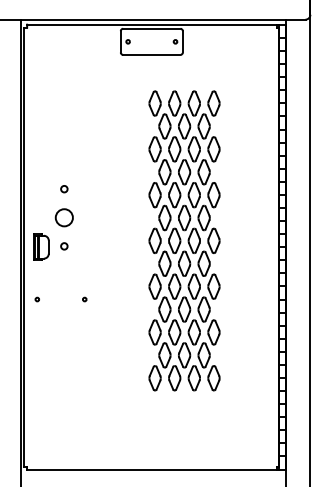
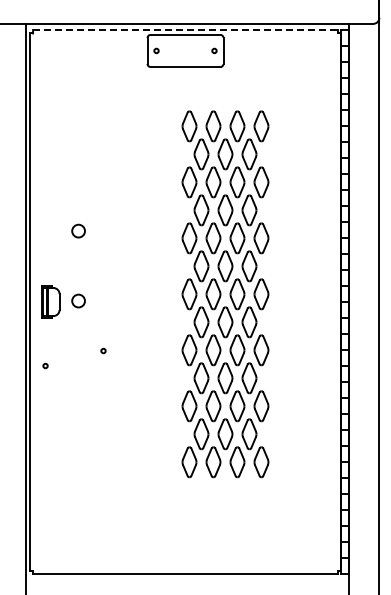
line: (152, 24) -> (186, 29), solid -> dashed
circle: (64, 188) -> (78, 230), size x1.6
circle: (64, 217) -> (78, 265), removed
circle: (64, 245) -> (78, 300), size x1.6
circle: (84, 299) -> (103, 350), moved

